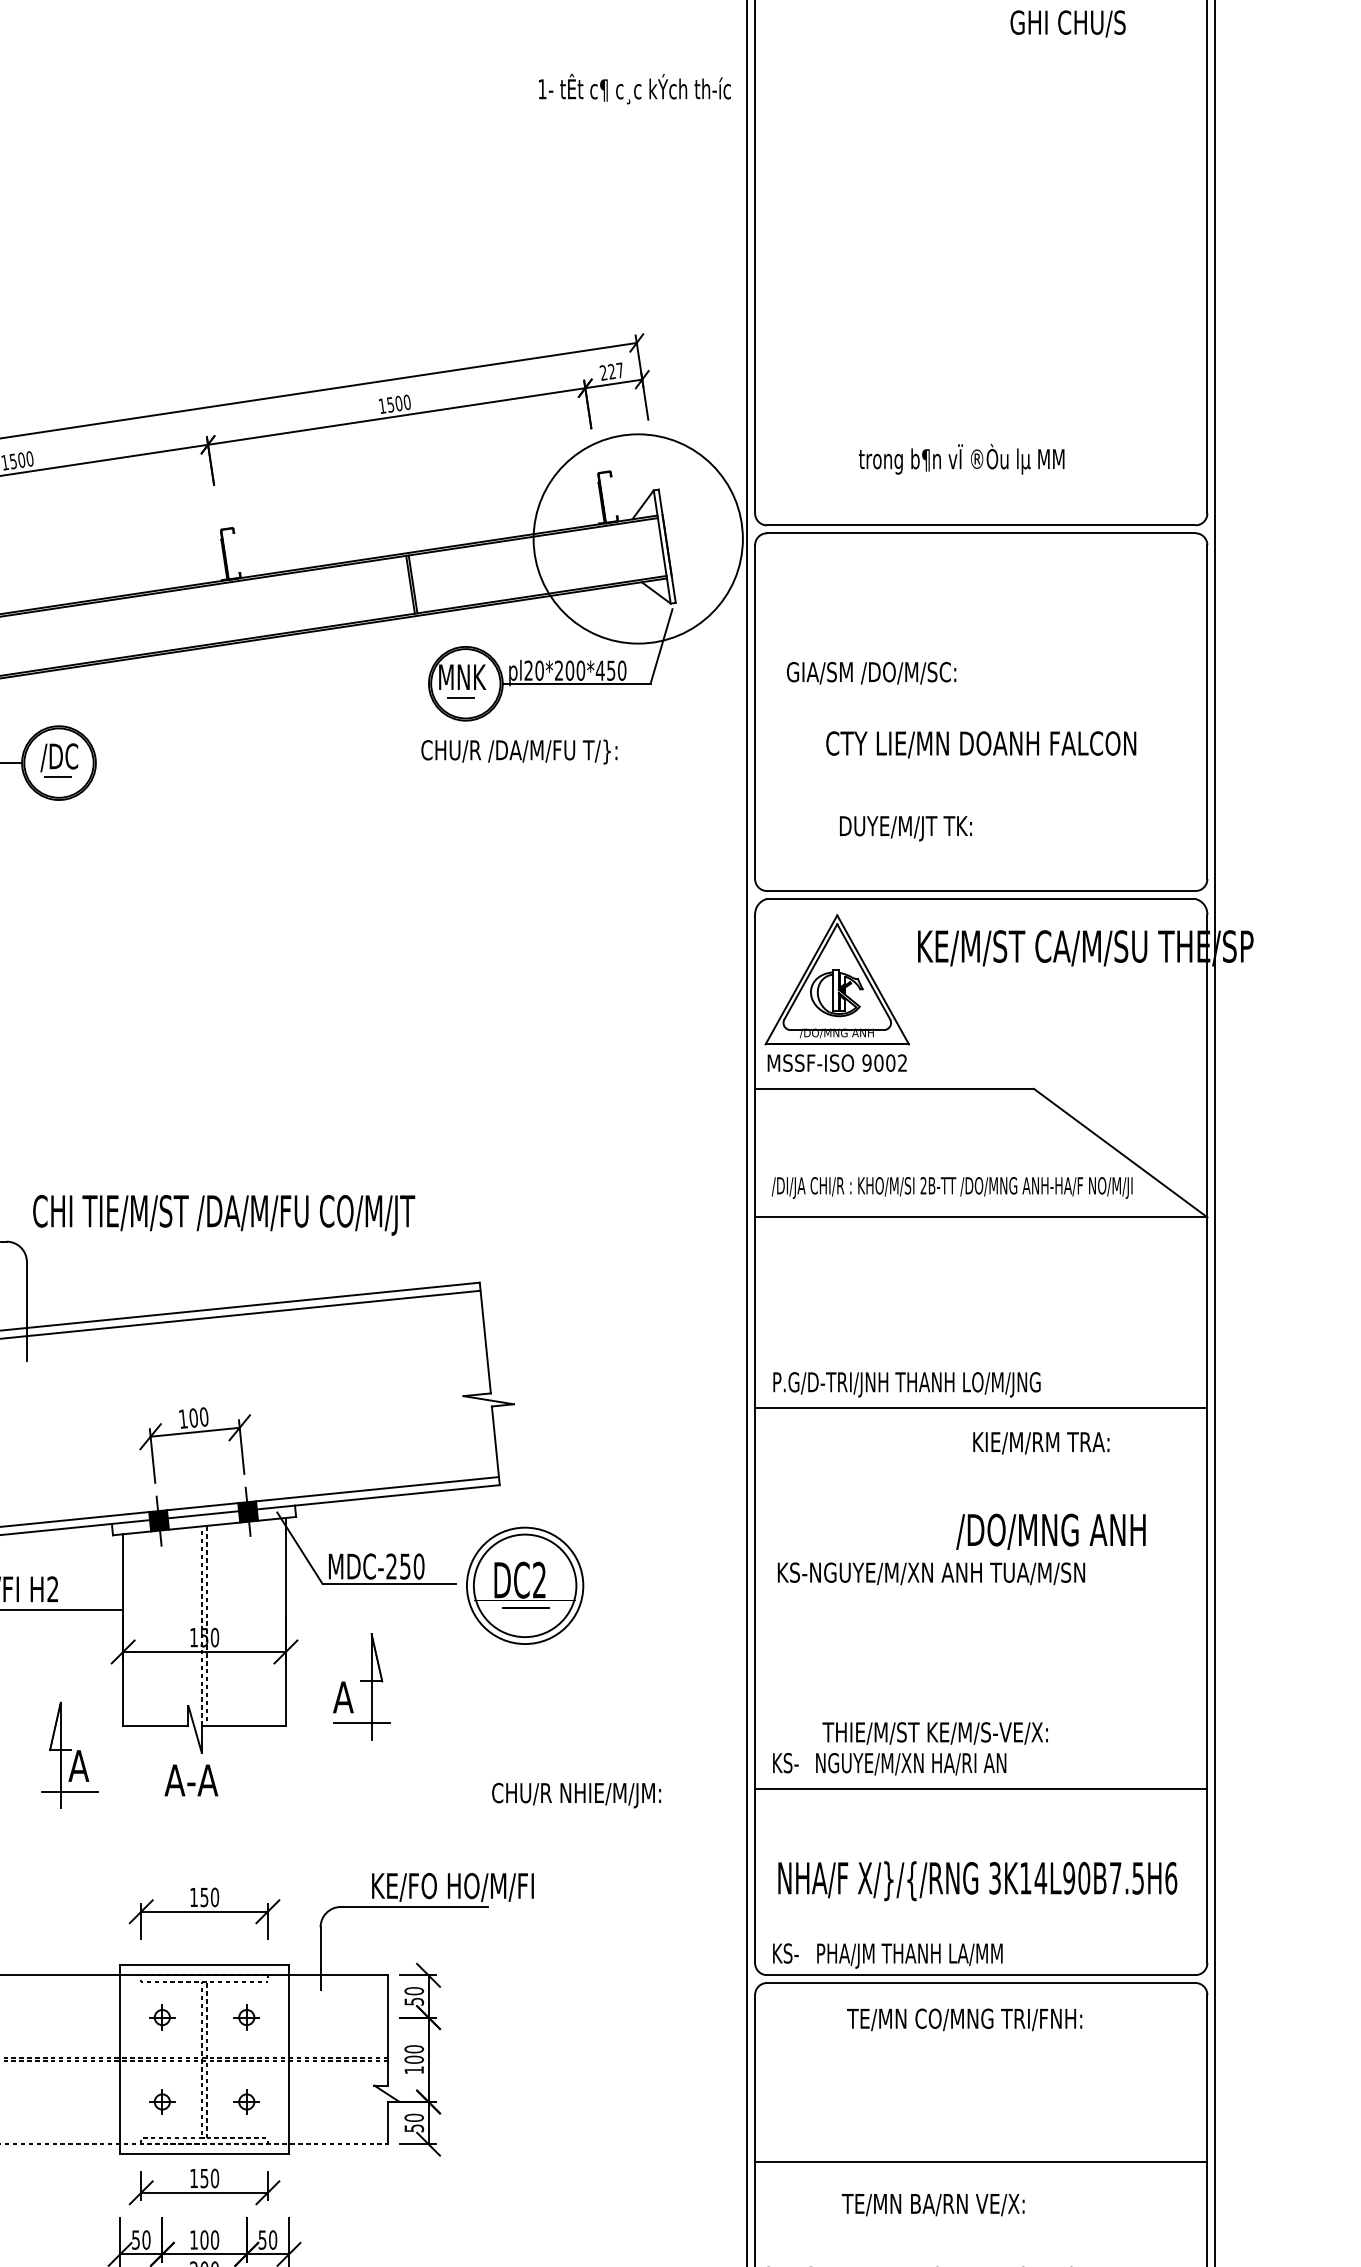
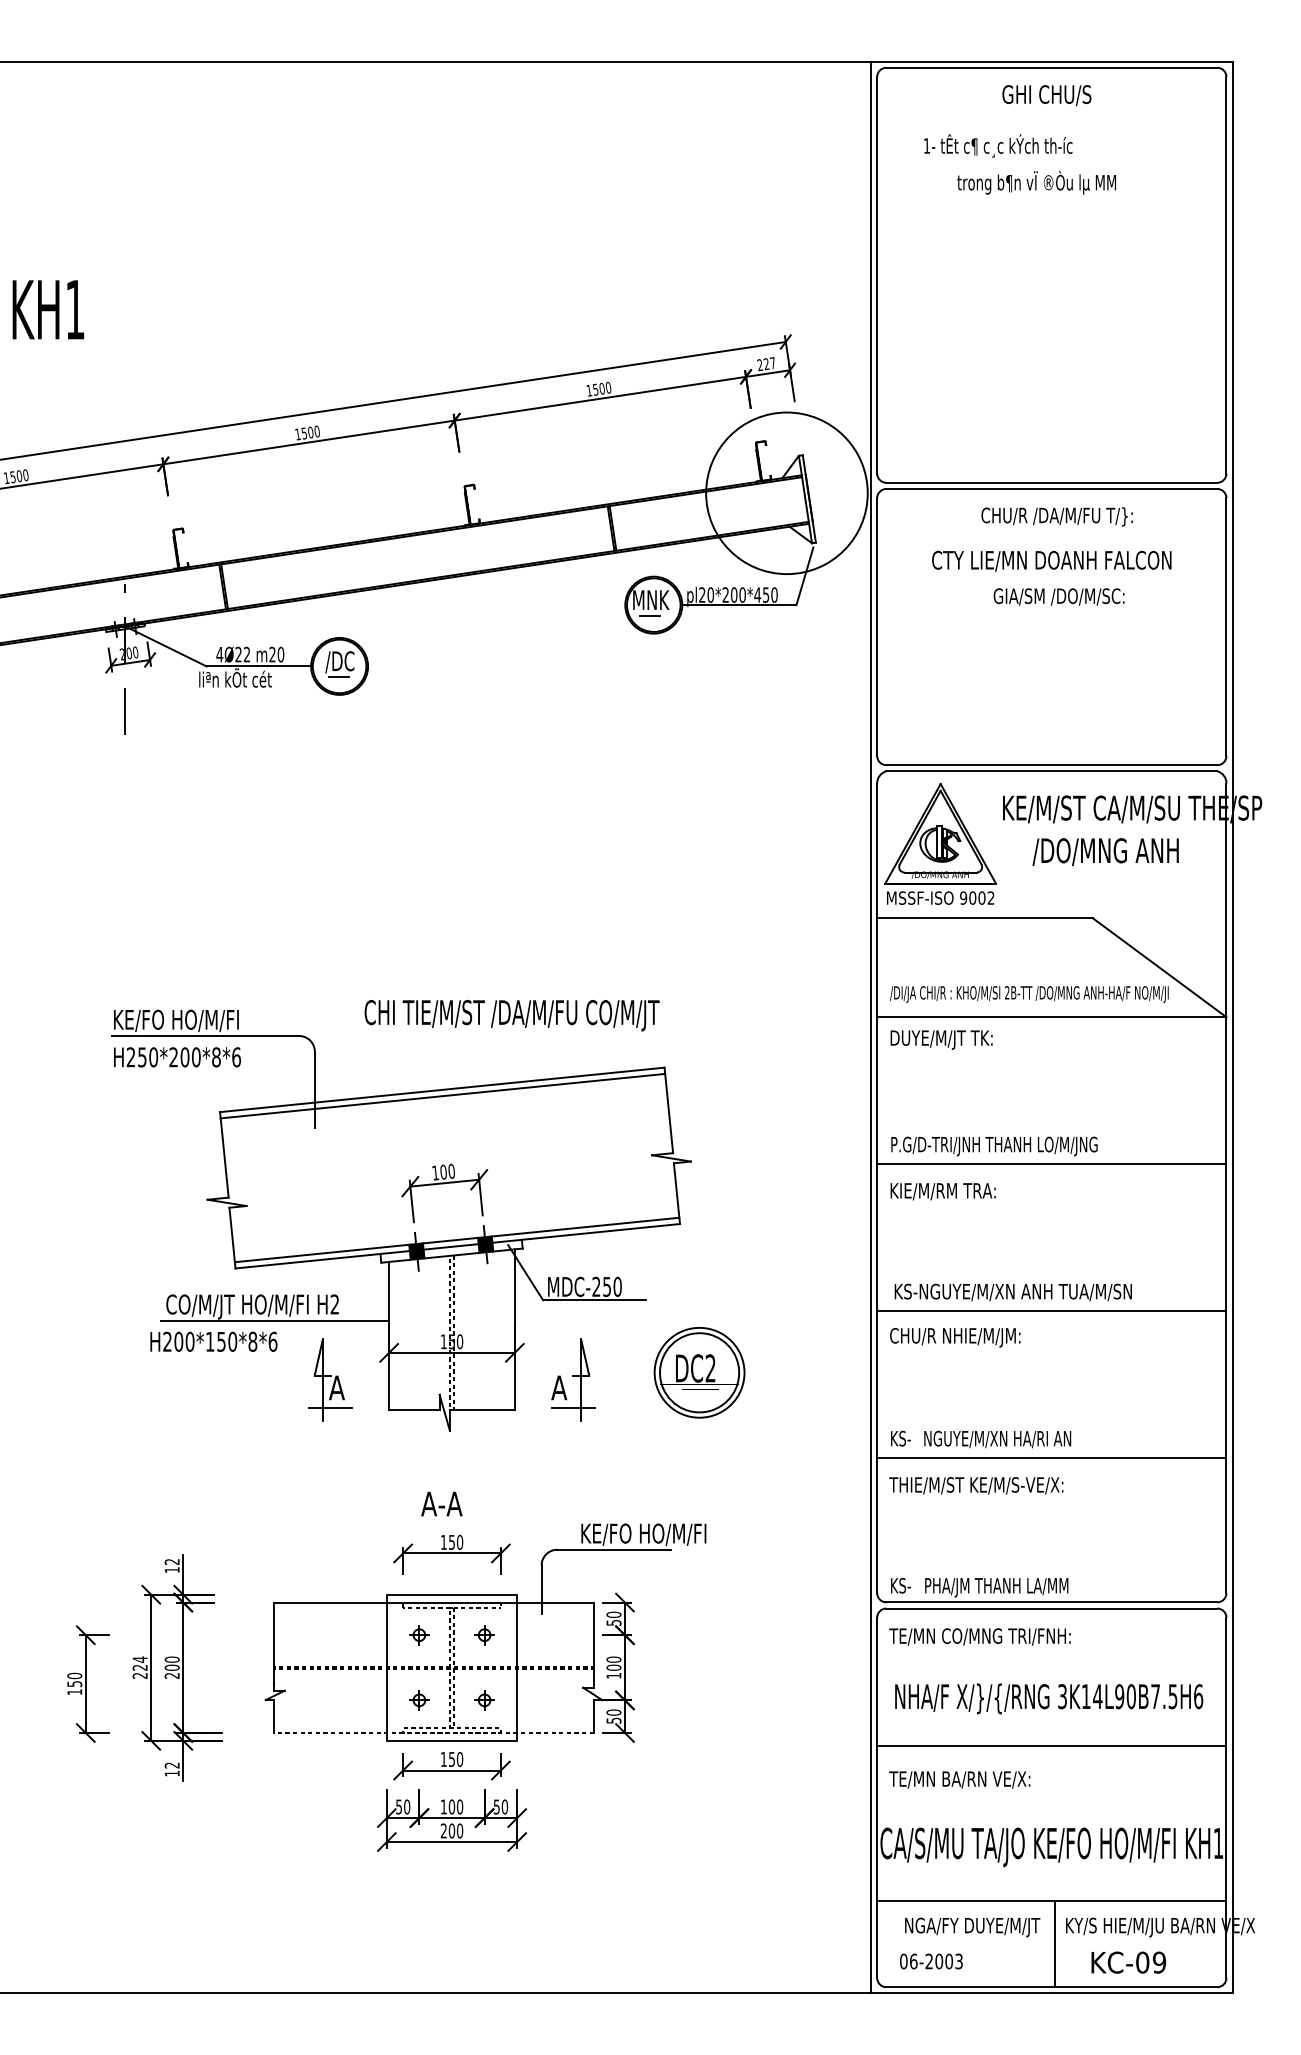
text: (1067, 23) -> (1046, 95), moved
text: (635, 88) -> (998, 145), moved
text: (961, 458) -> (1036, 182), moved
text: (870, 672) -> (1058, 596), moved
text: (980, 743) -> (1051, 560), moved
text: (518, 751) -> (1056, 516), moved
text: (905, 827) -> (941, 1039), moved
text: (223, 1215) -> (511, 1015), moved
text: (1040, 1443) -> (942, 1191), moved
text: (1050, 1532) -> (1105, 852), moved
part: (525, 1585) -> (699, 1372), moved
line: (980, 1598) -> (1051, 1311), added
text: (935, 1733) -> (976, 1485), moved
part: (70, 1755) -> (330, 1379), moved
text: (190, 1779) -> (441, 1503), moved
text: (576, 1795) -> (955, 1337), moved
text: (978, 1880) -> (1049, 1698), moved
text: (964, 2019) -> (979, 1636), moved
text: (932, 2204) -> (959, 1779), moved

